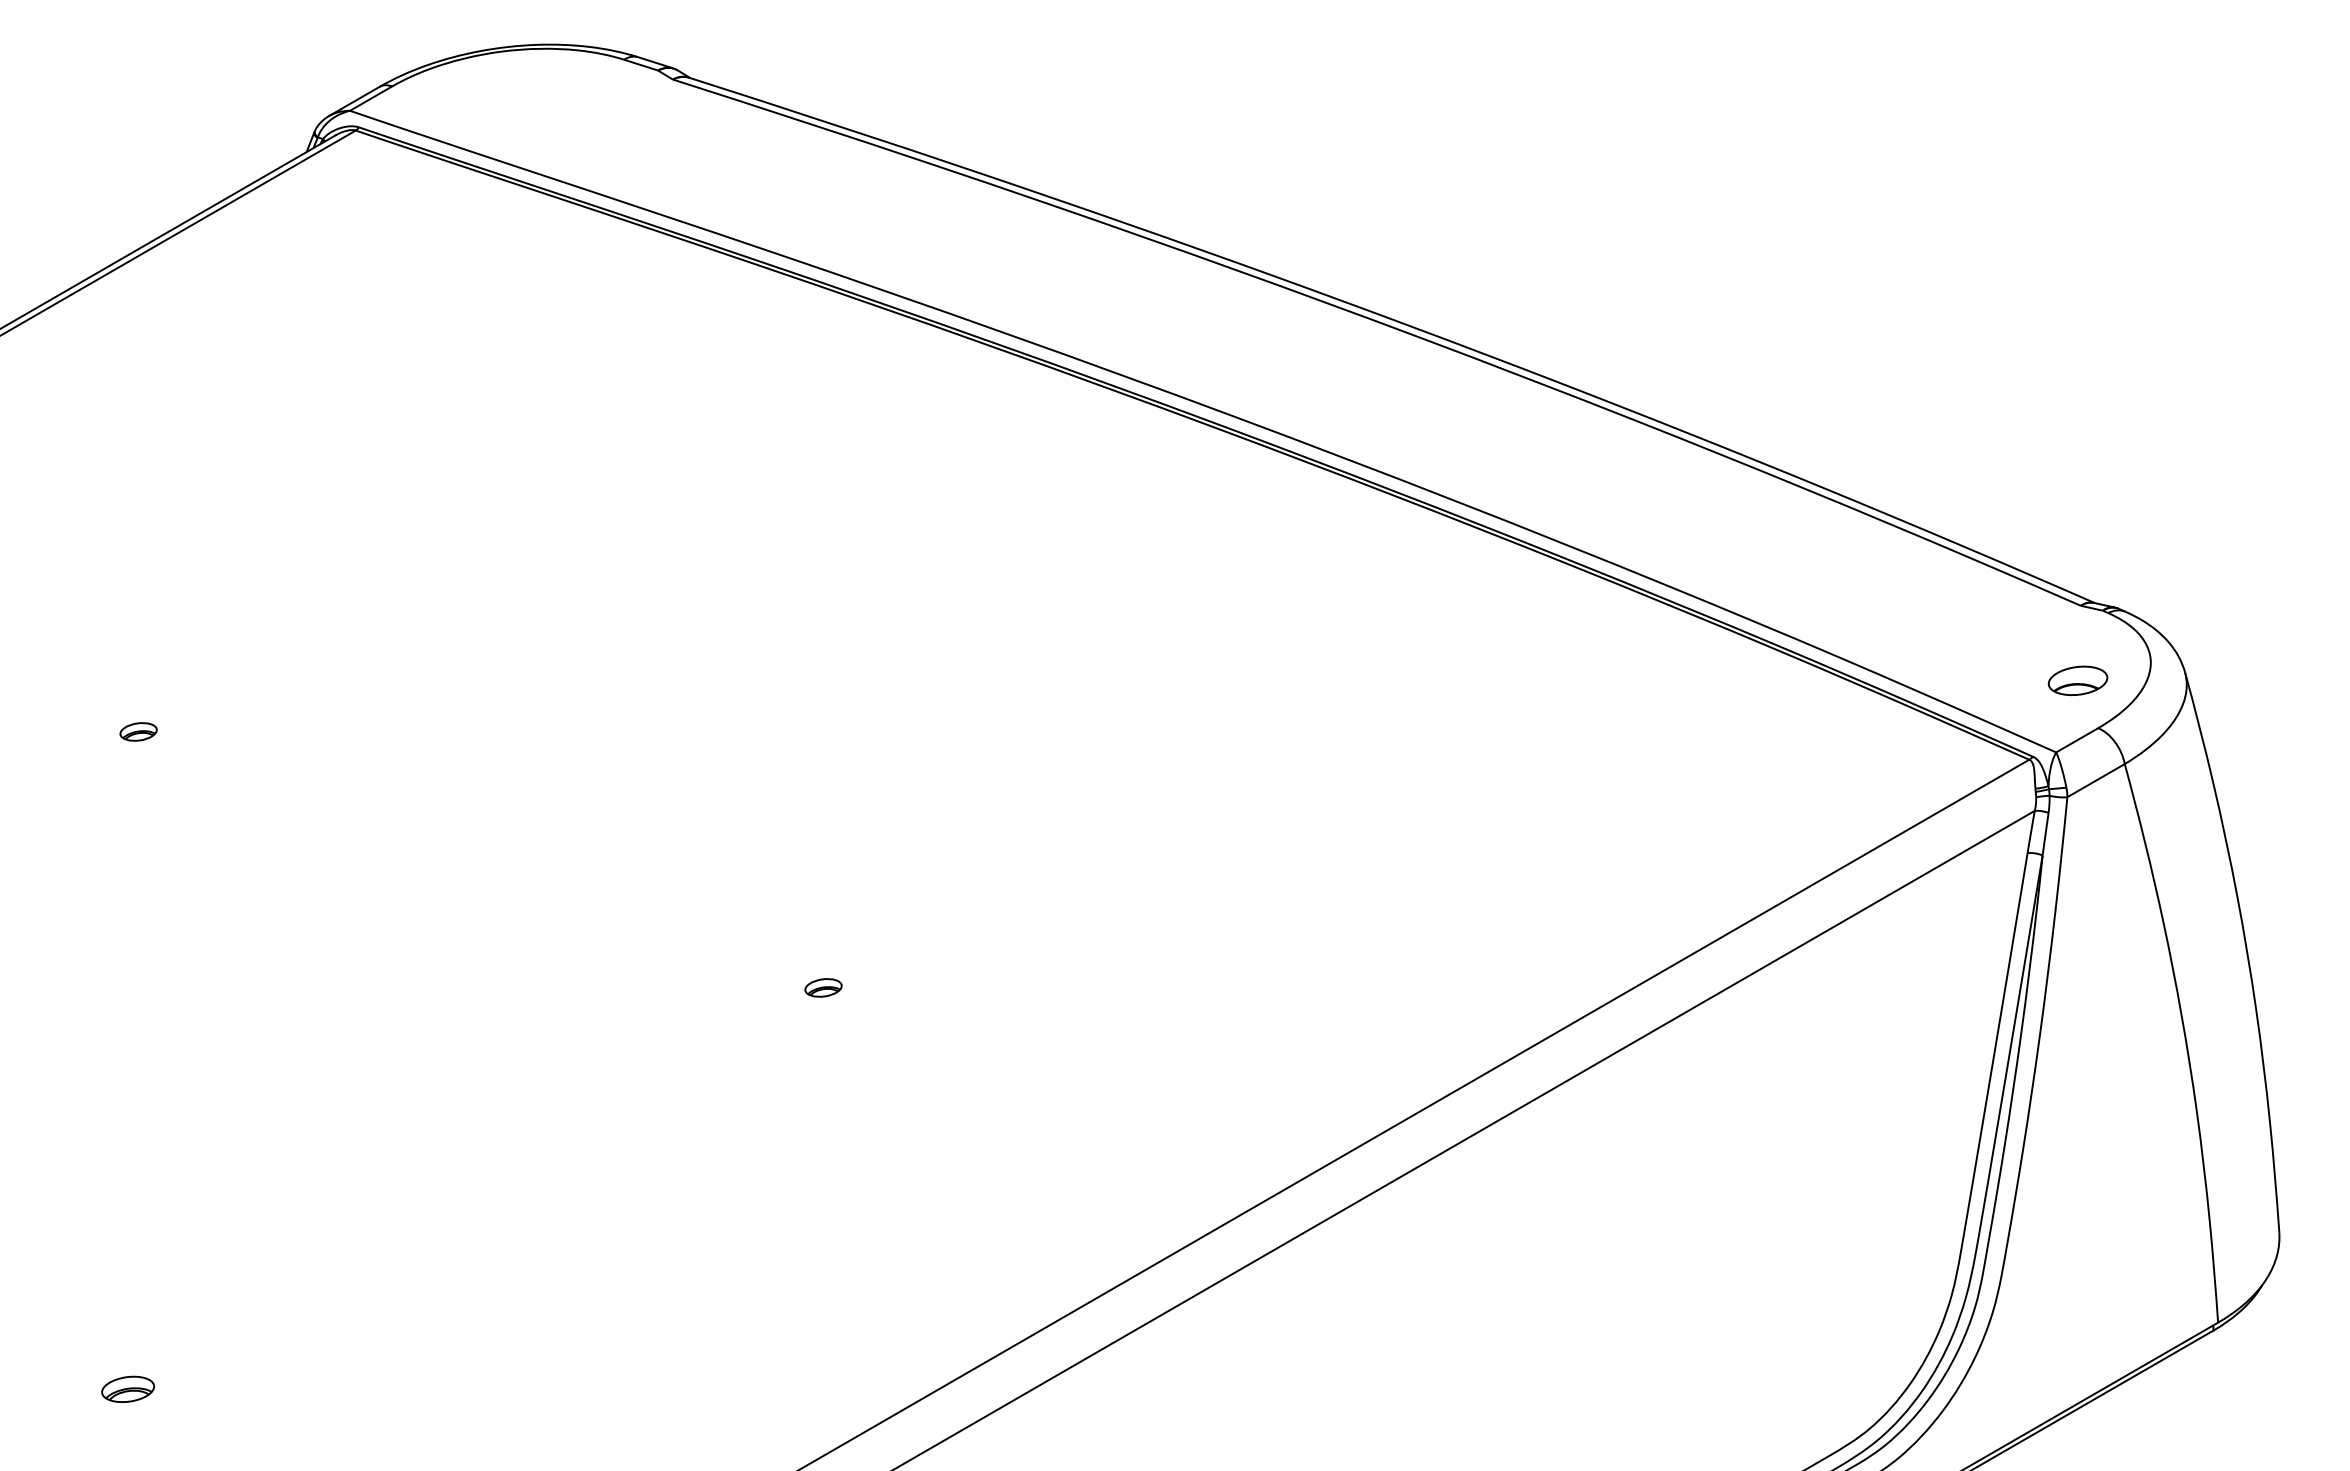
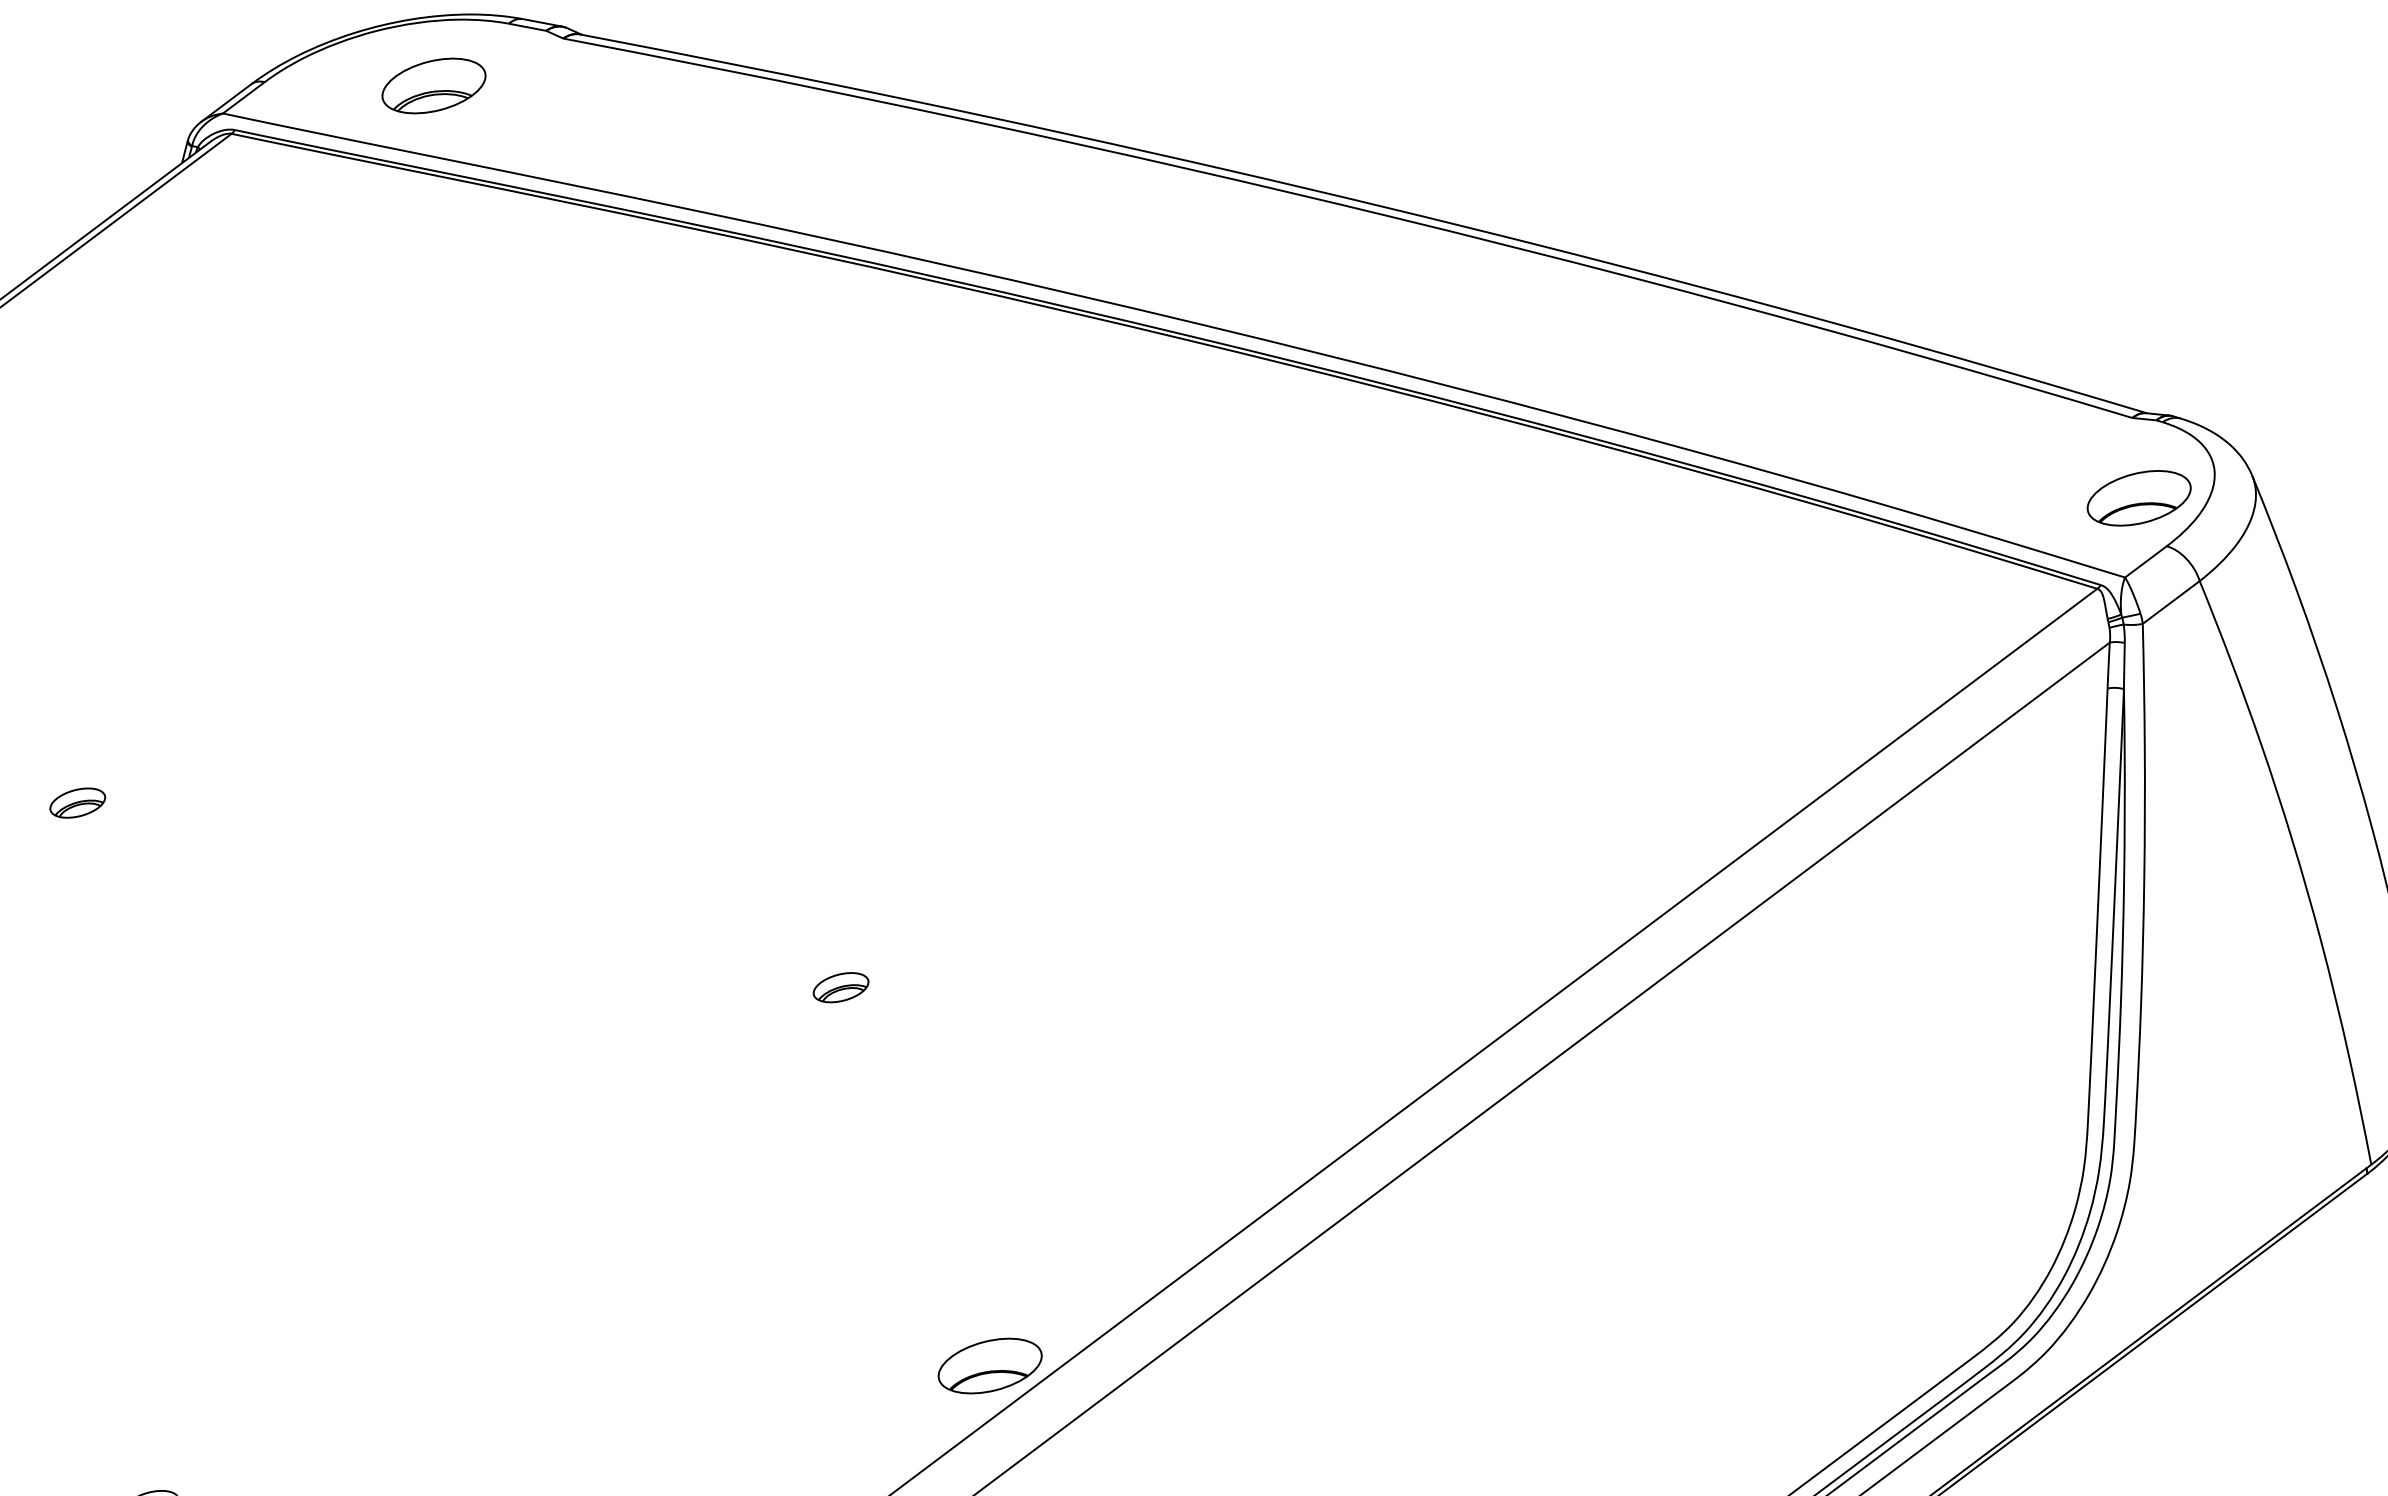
part: (547, 108) -> (433, 85), added
part: (2077, 680) -> (2138, 498), size x1.67
part: (138, 731) -> (77, 802), size x1.43
part: (823, 987) -> (840, 987), size x1.43
part: (918, 1353) -> (989, 1365), added

